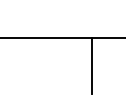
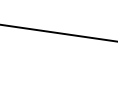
line: (91, 65) -> (77, 63), removed

